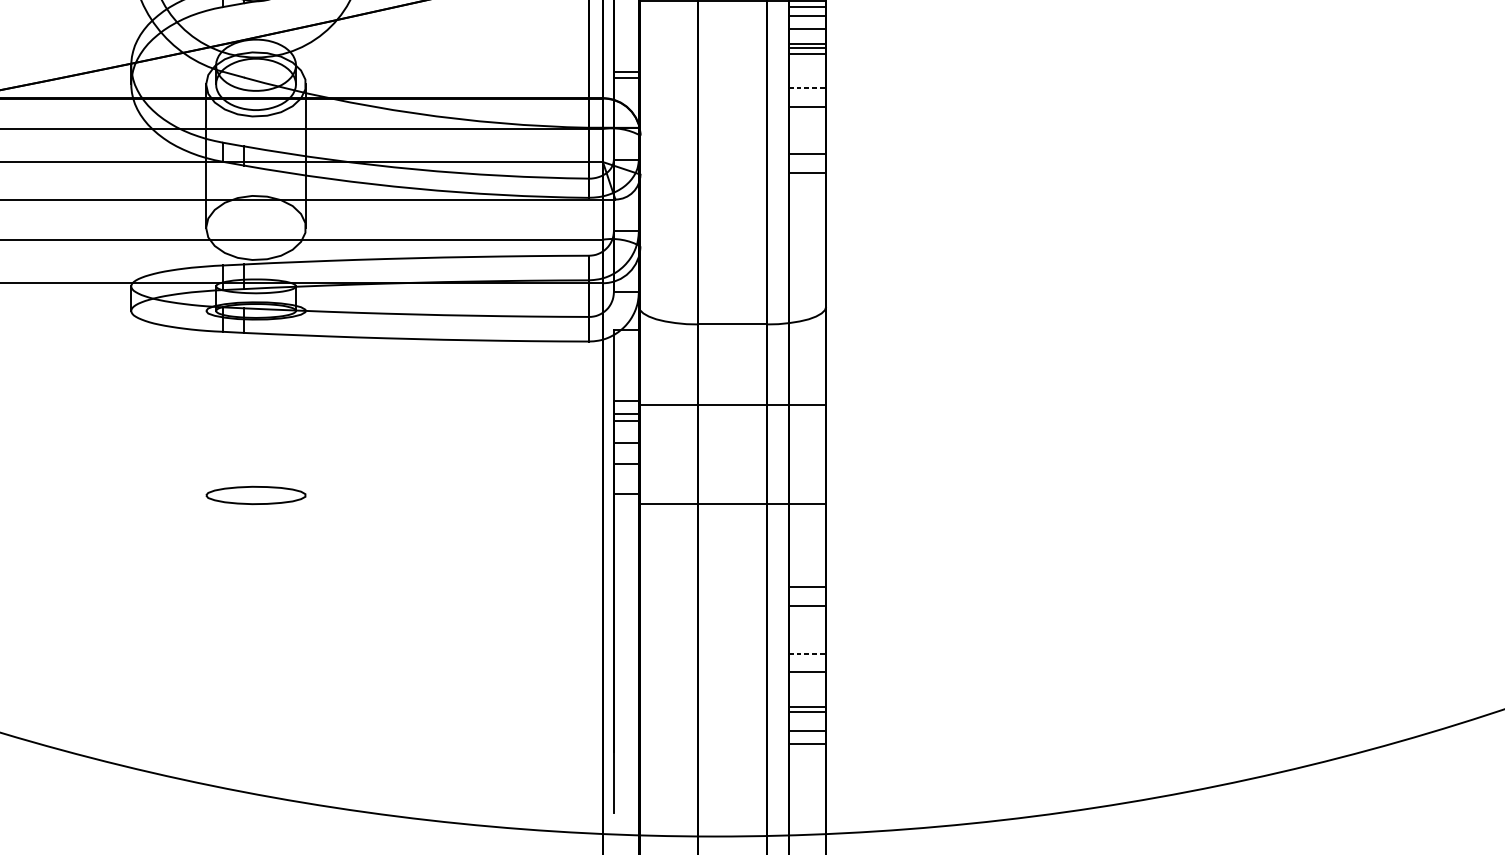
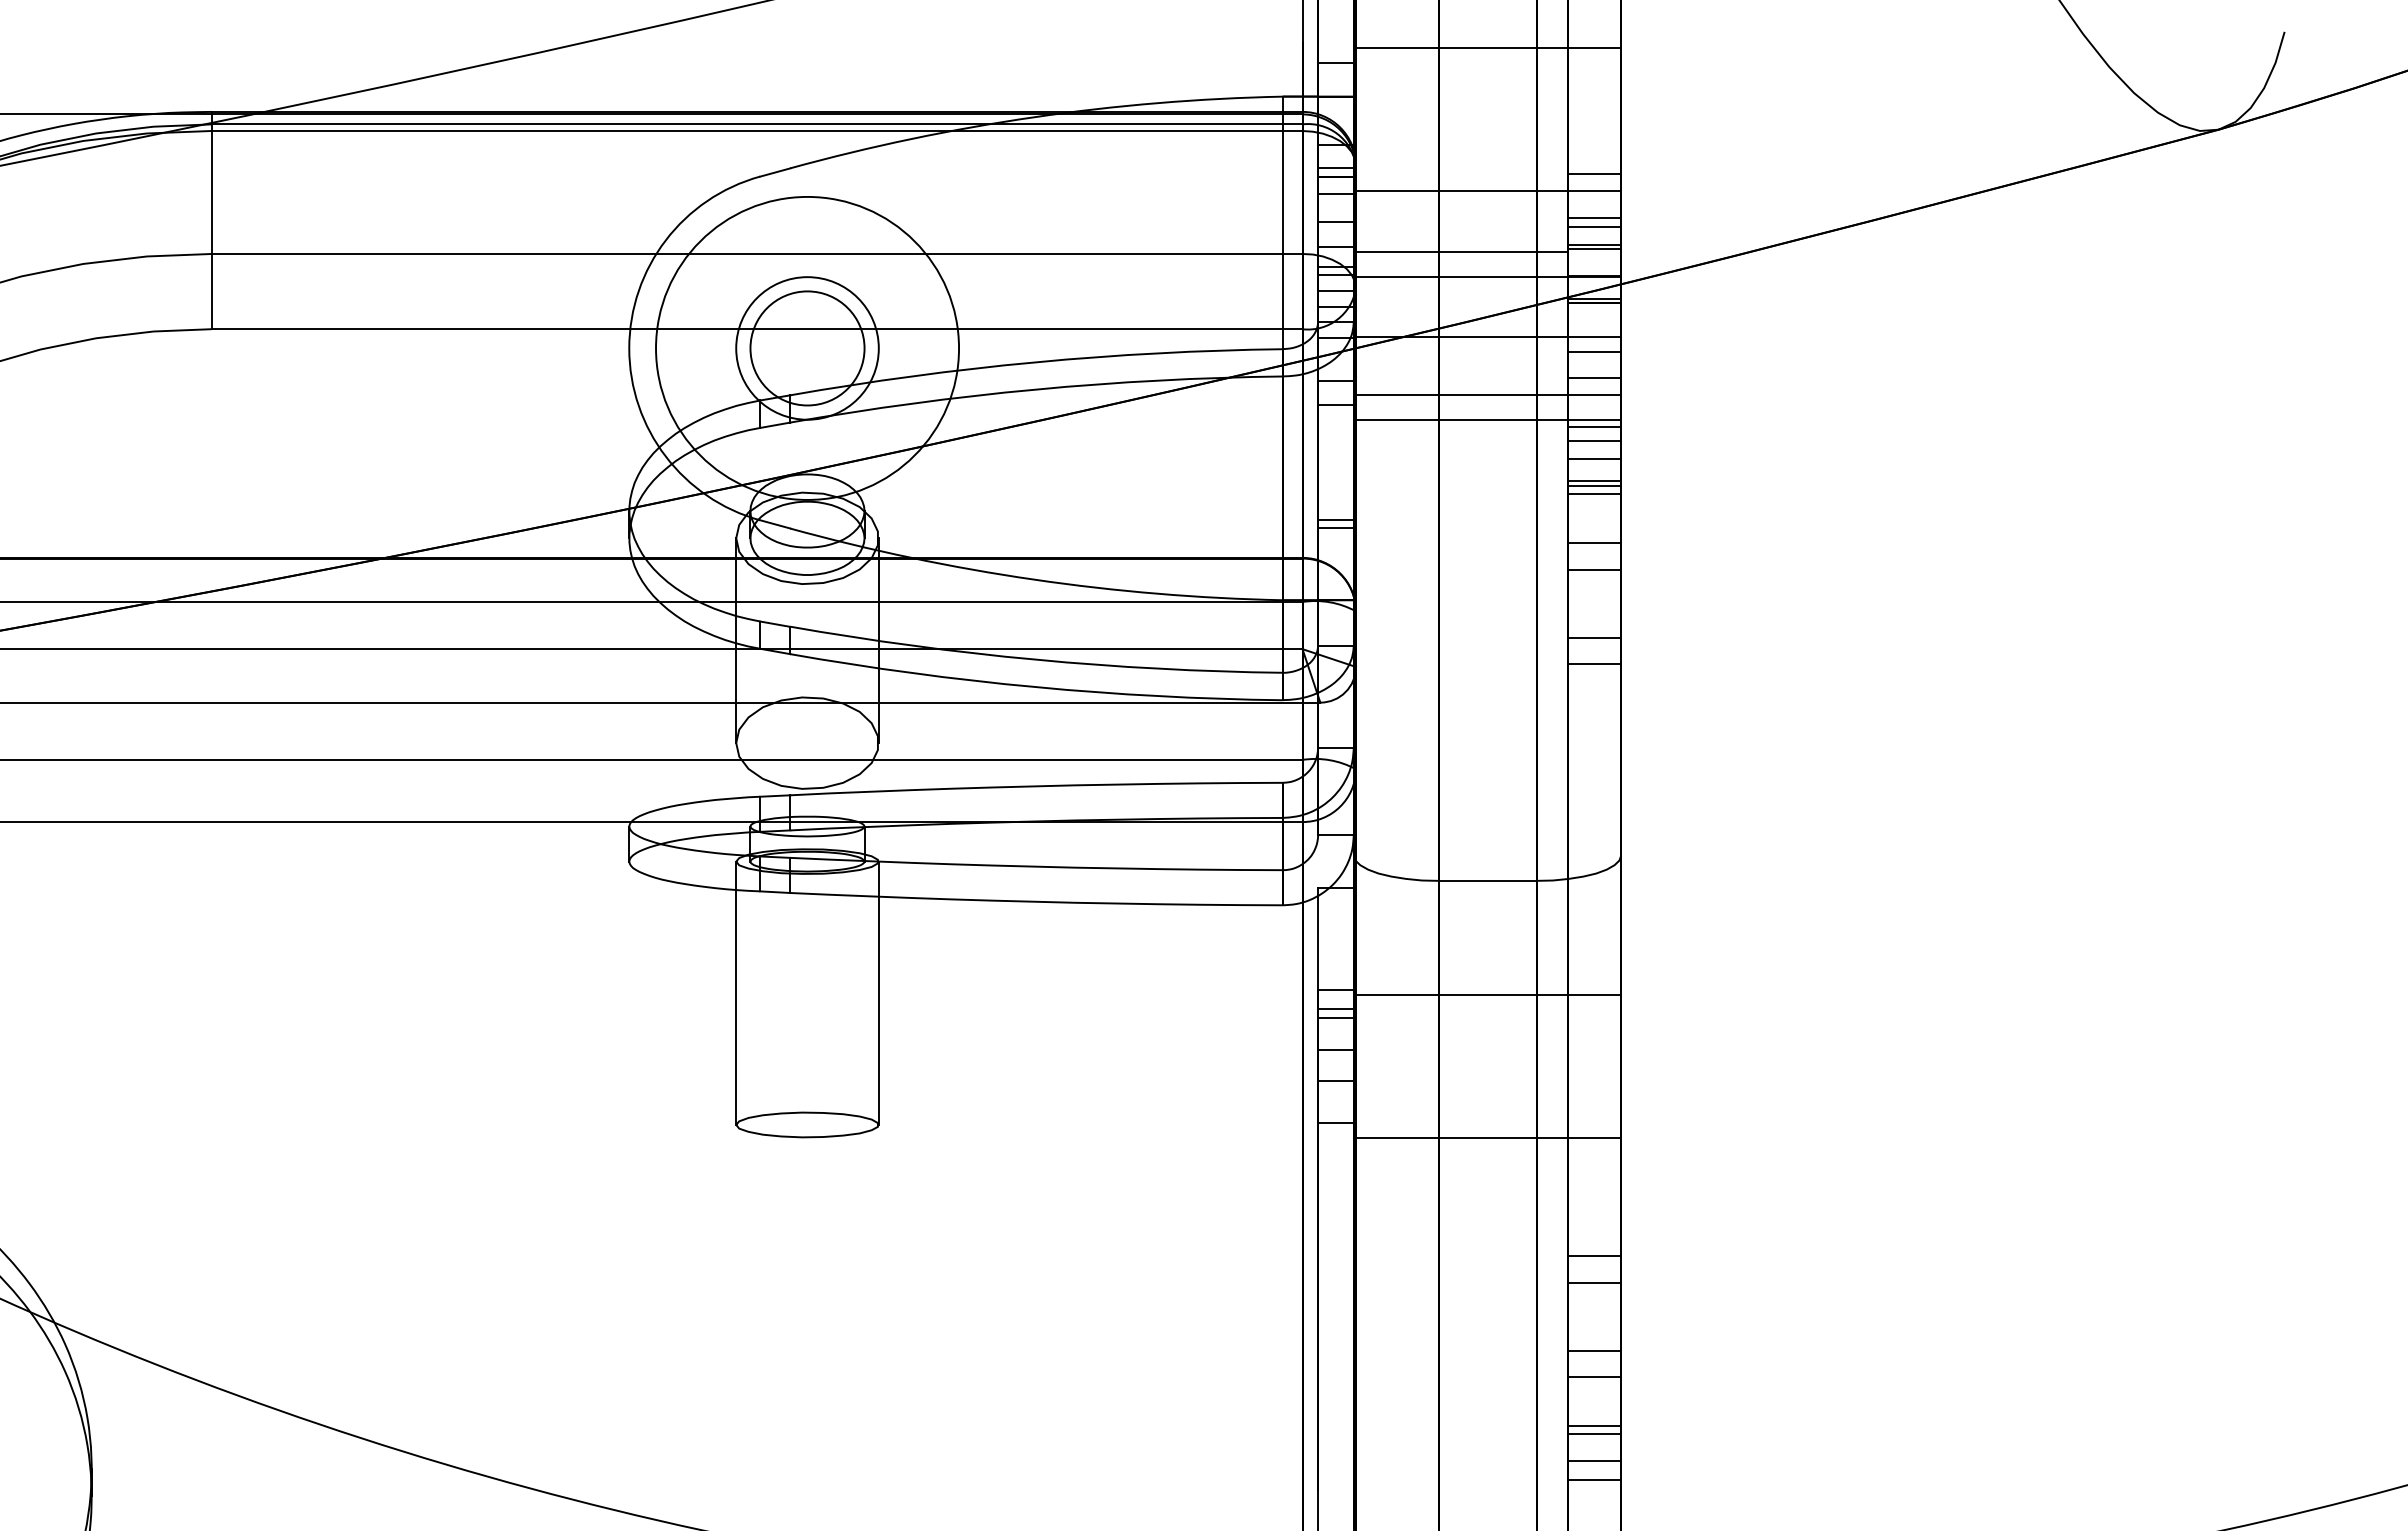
line: (807, 88) -> (1594, 543), dashed -> solid
line: (206, 402) -> (736, 992), added
line: (305, 402) -> (878, 992), added
line: (807, 653) -> (1594, 1350), dashed -> solid

